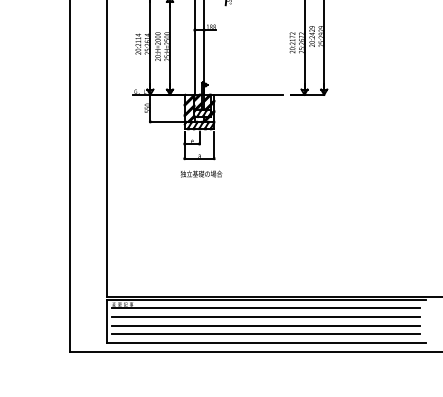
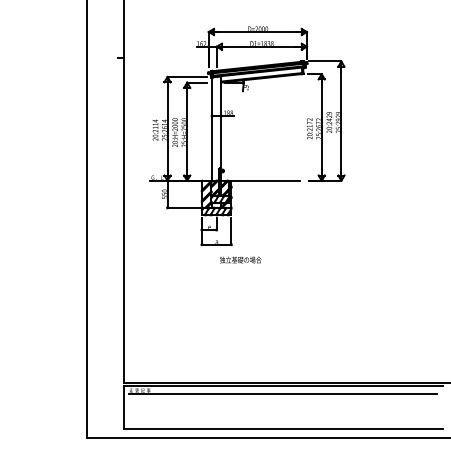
text: (201, 173) -> (240, 259), moved
line: (266, 316) -> (283, 402), removed
line: (266, 325) -> (283, 411), removed
line: (266, 334) -> (283, 420), removed

